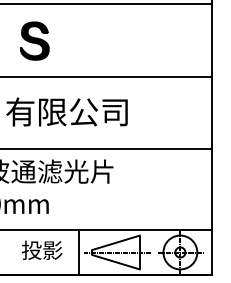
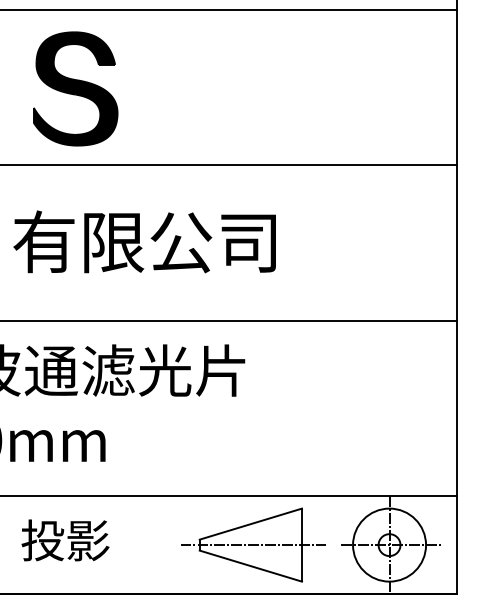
part: (34, 40) -> (74, 87), size x1.4
text: (42, 249) -> (66, 538), moved
line: (78, 252) -> (169, 545), removed

